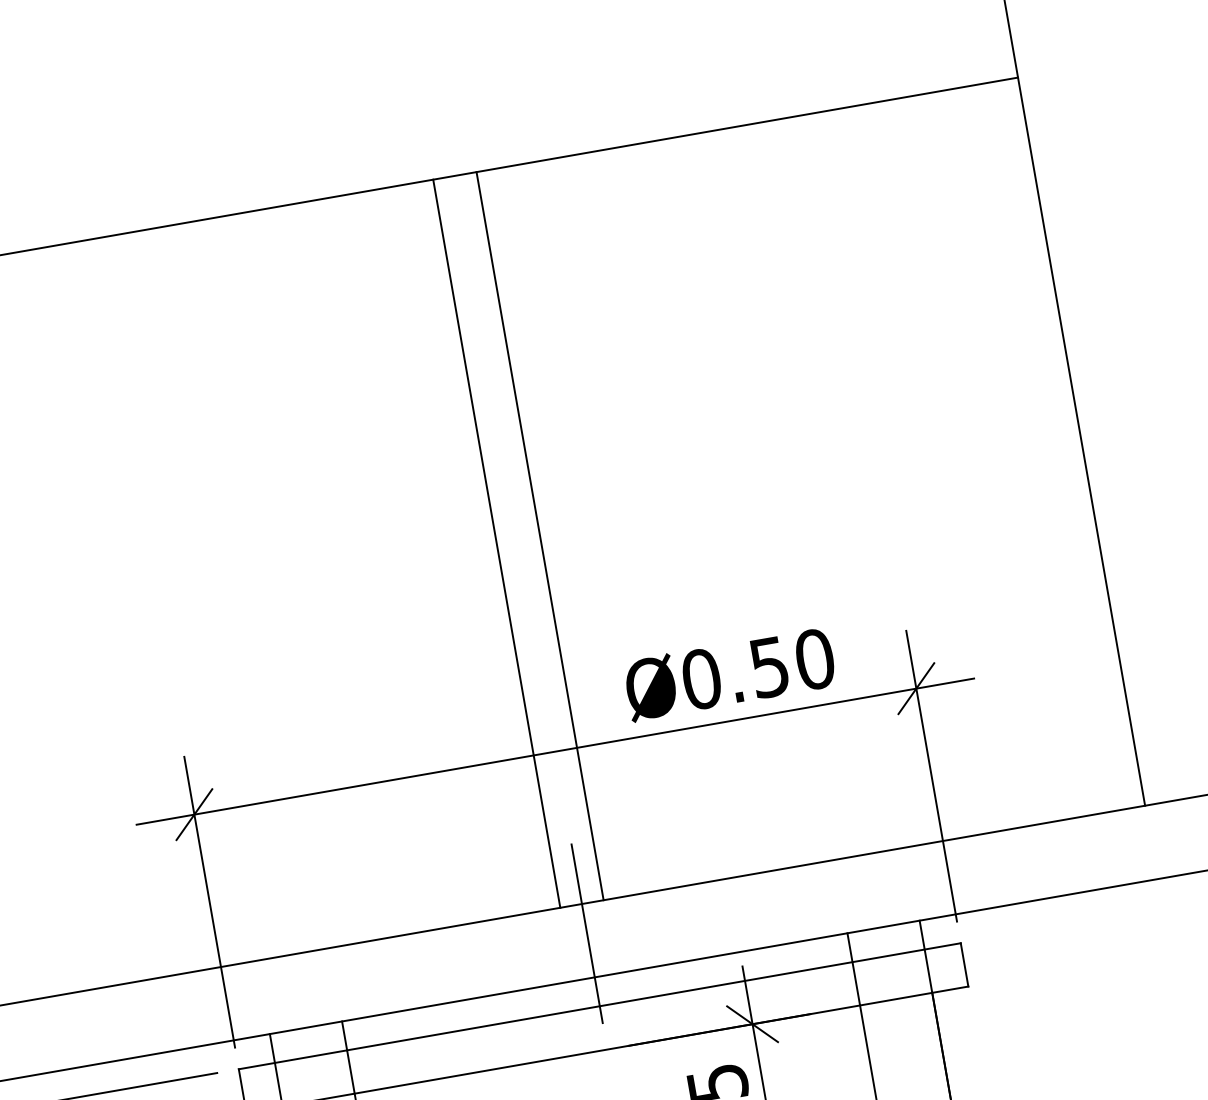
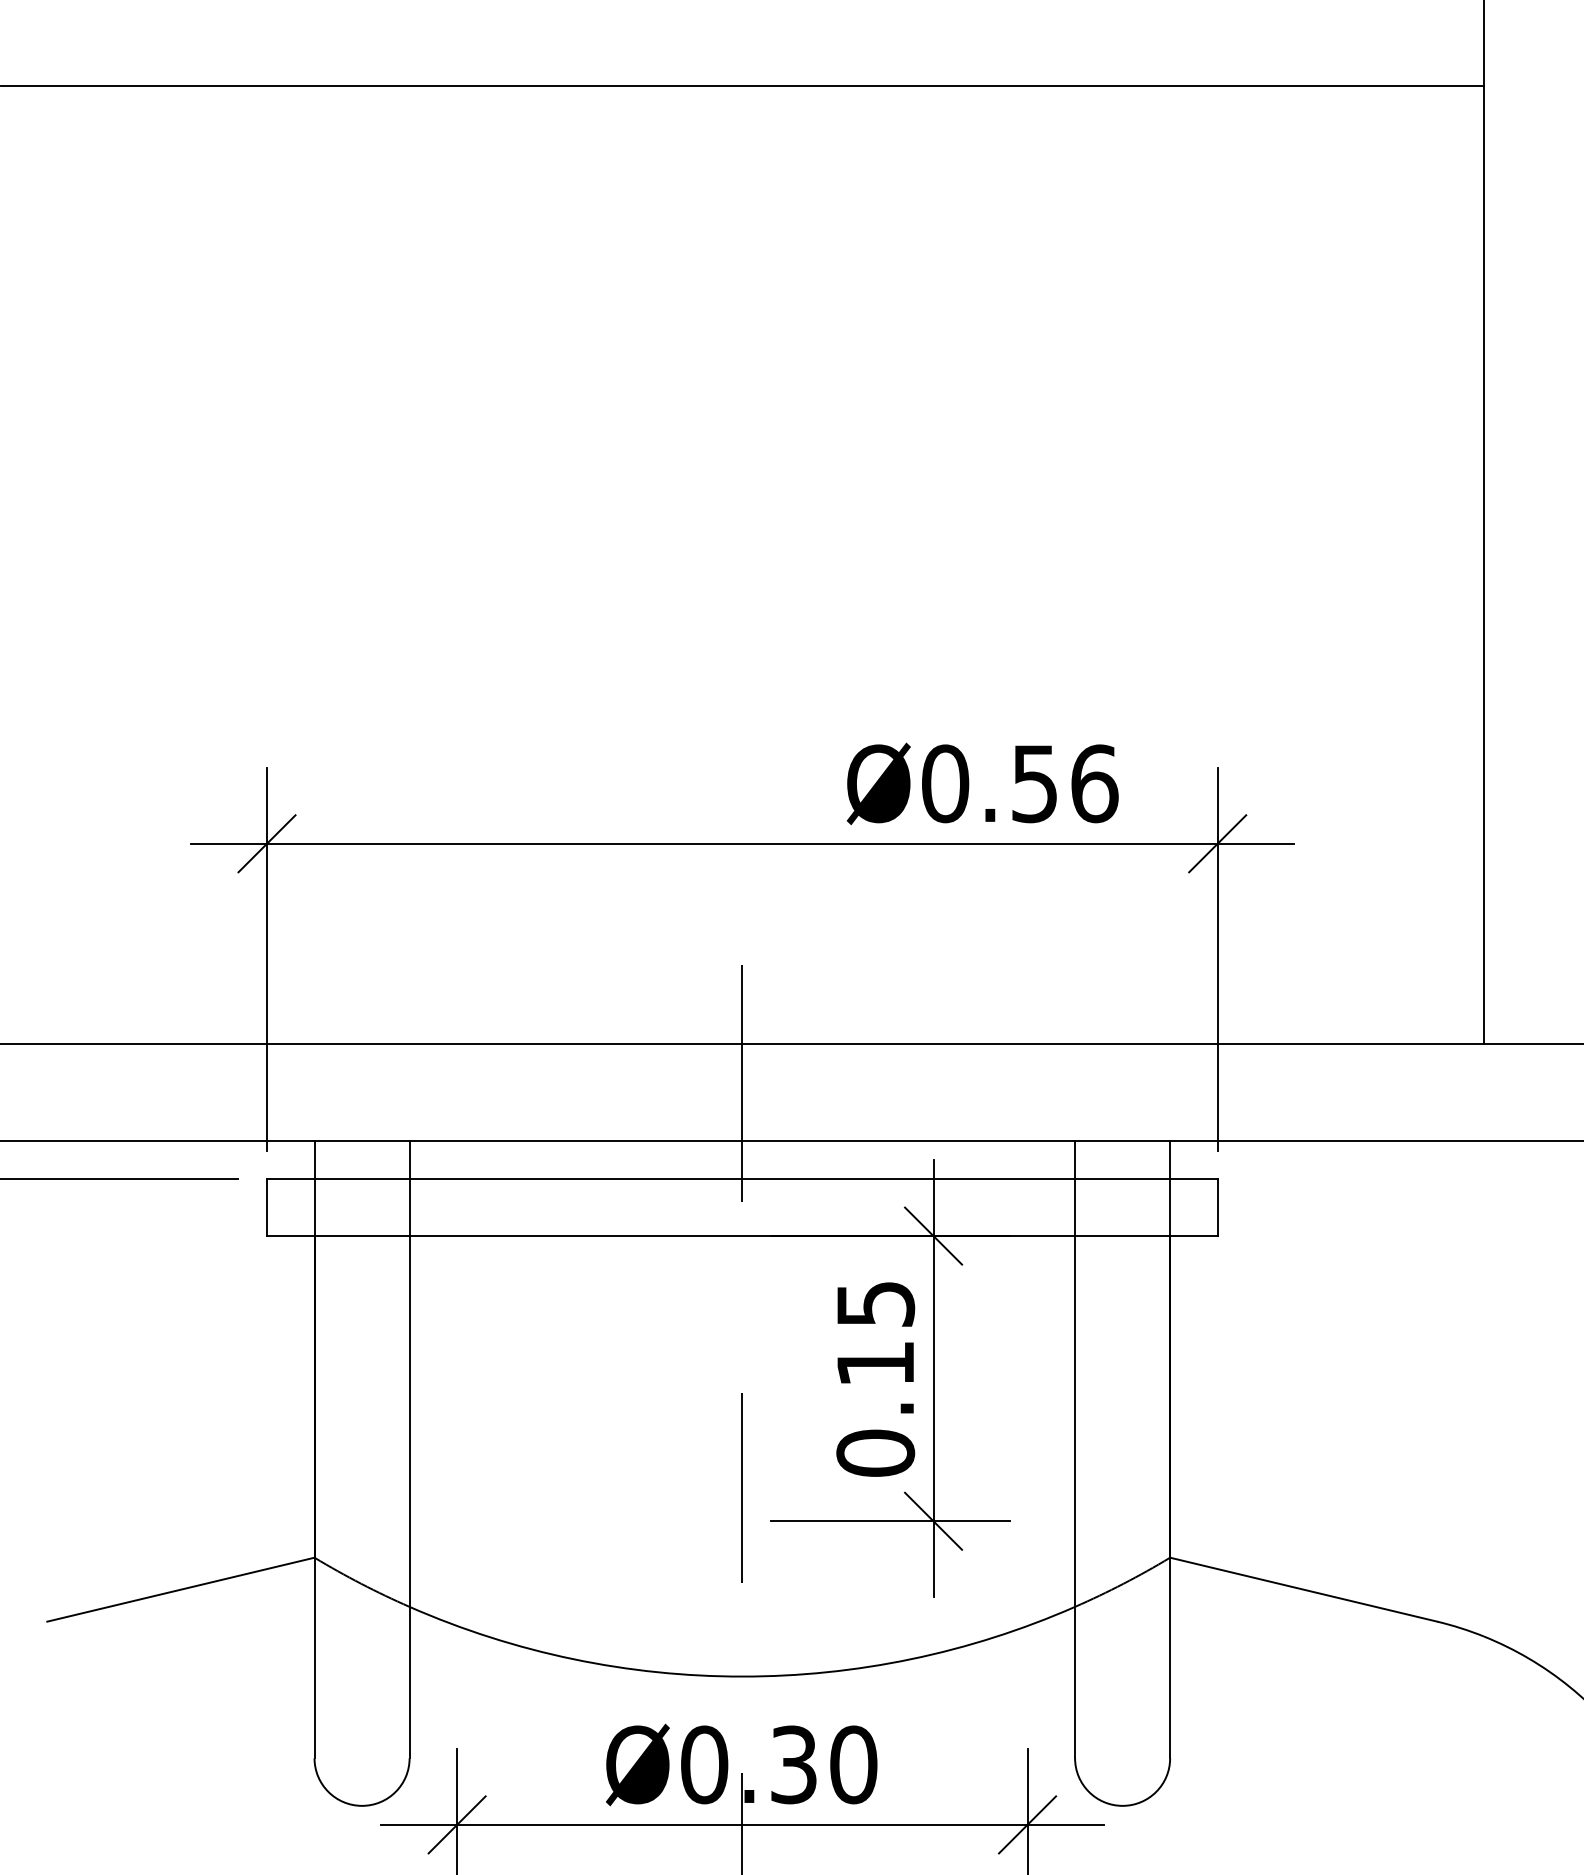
line: (539, 535) -> (770, 564), removed
line: (496, 543) -> (713, 564), removed
text: (814, 659) -> (1094, 783), Ø0.50 -> Ø0.56

